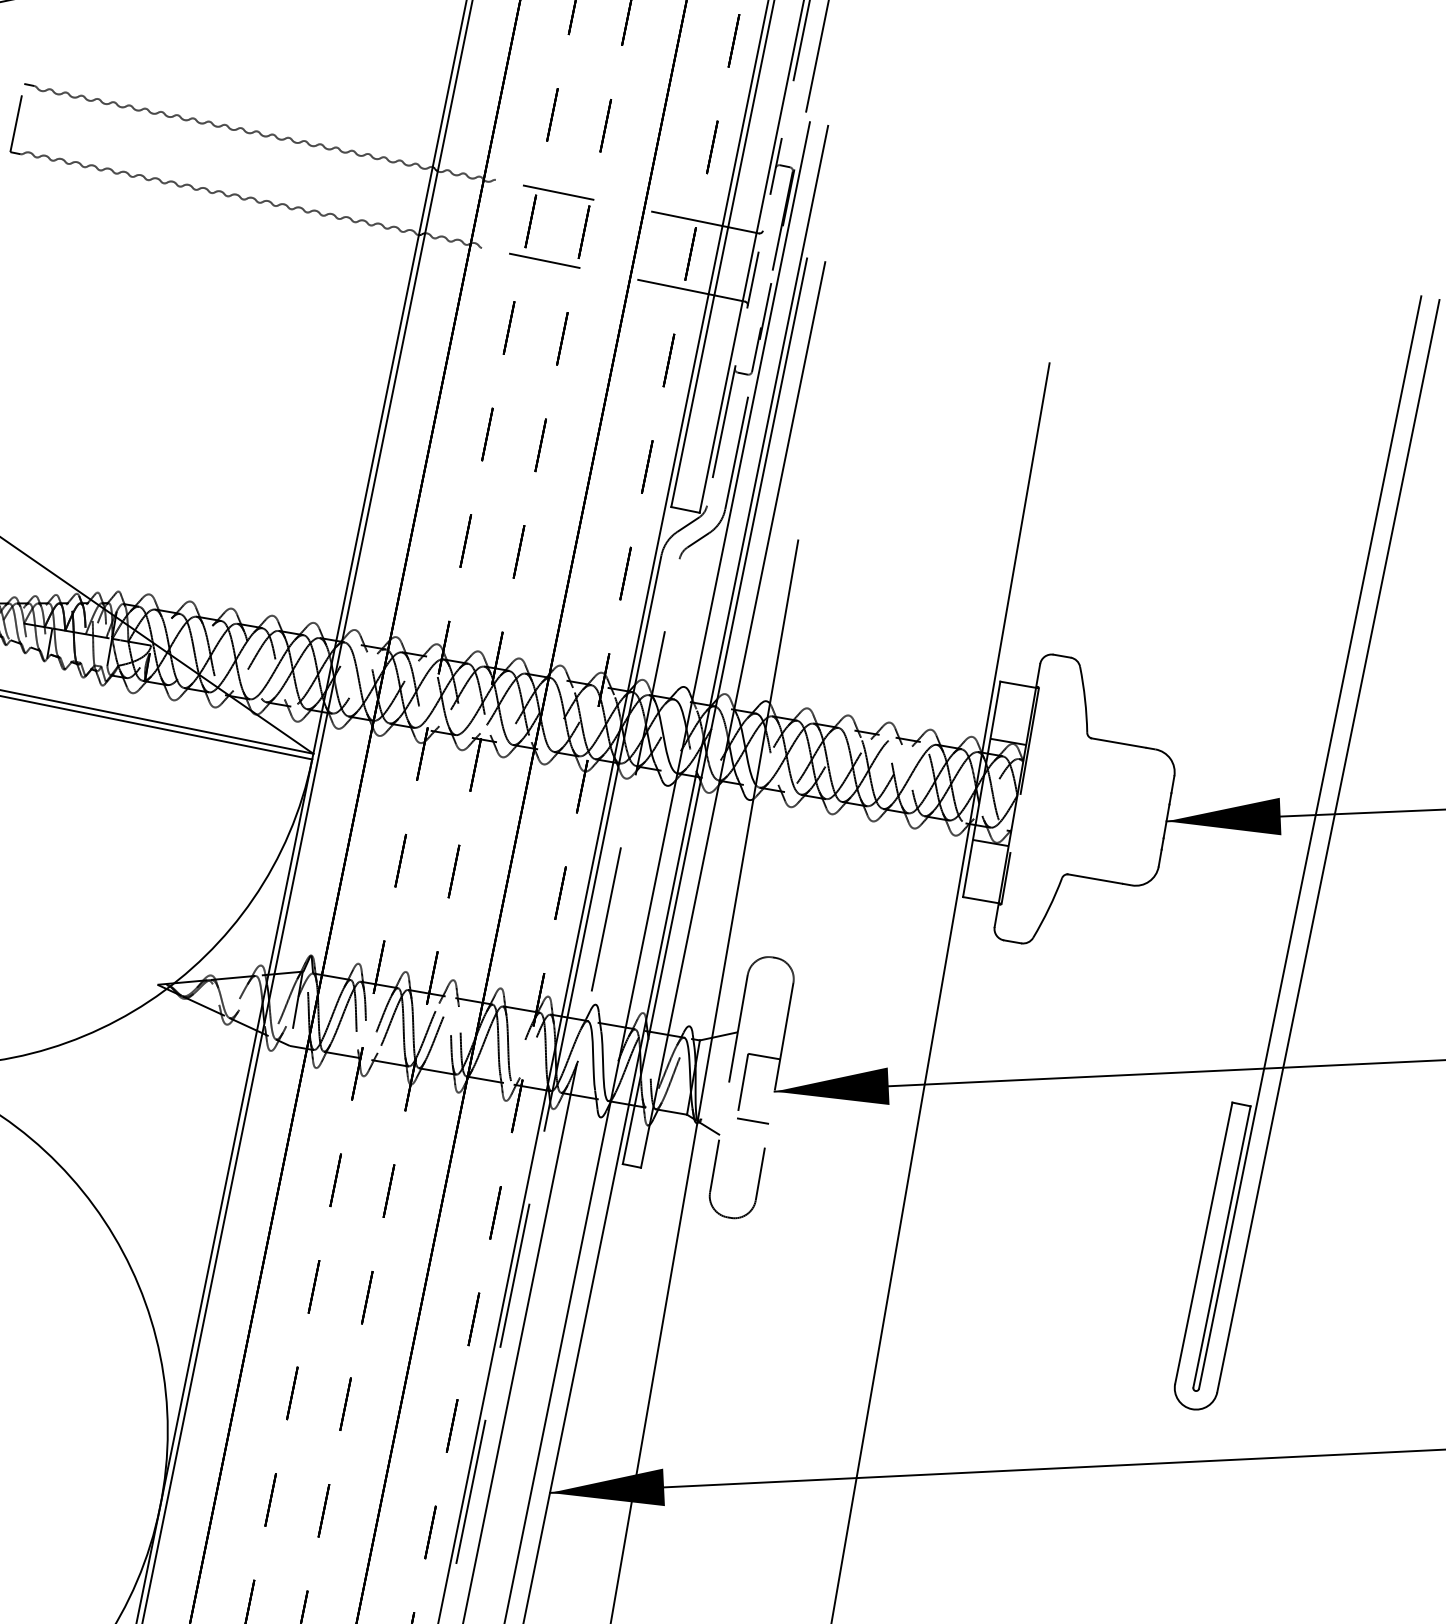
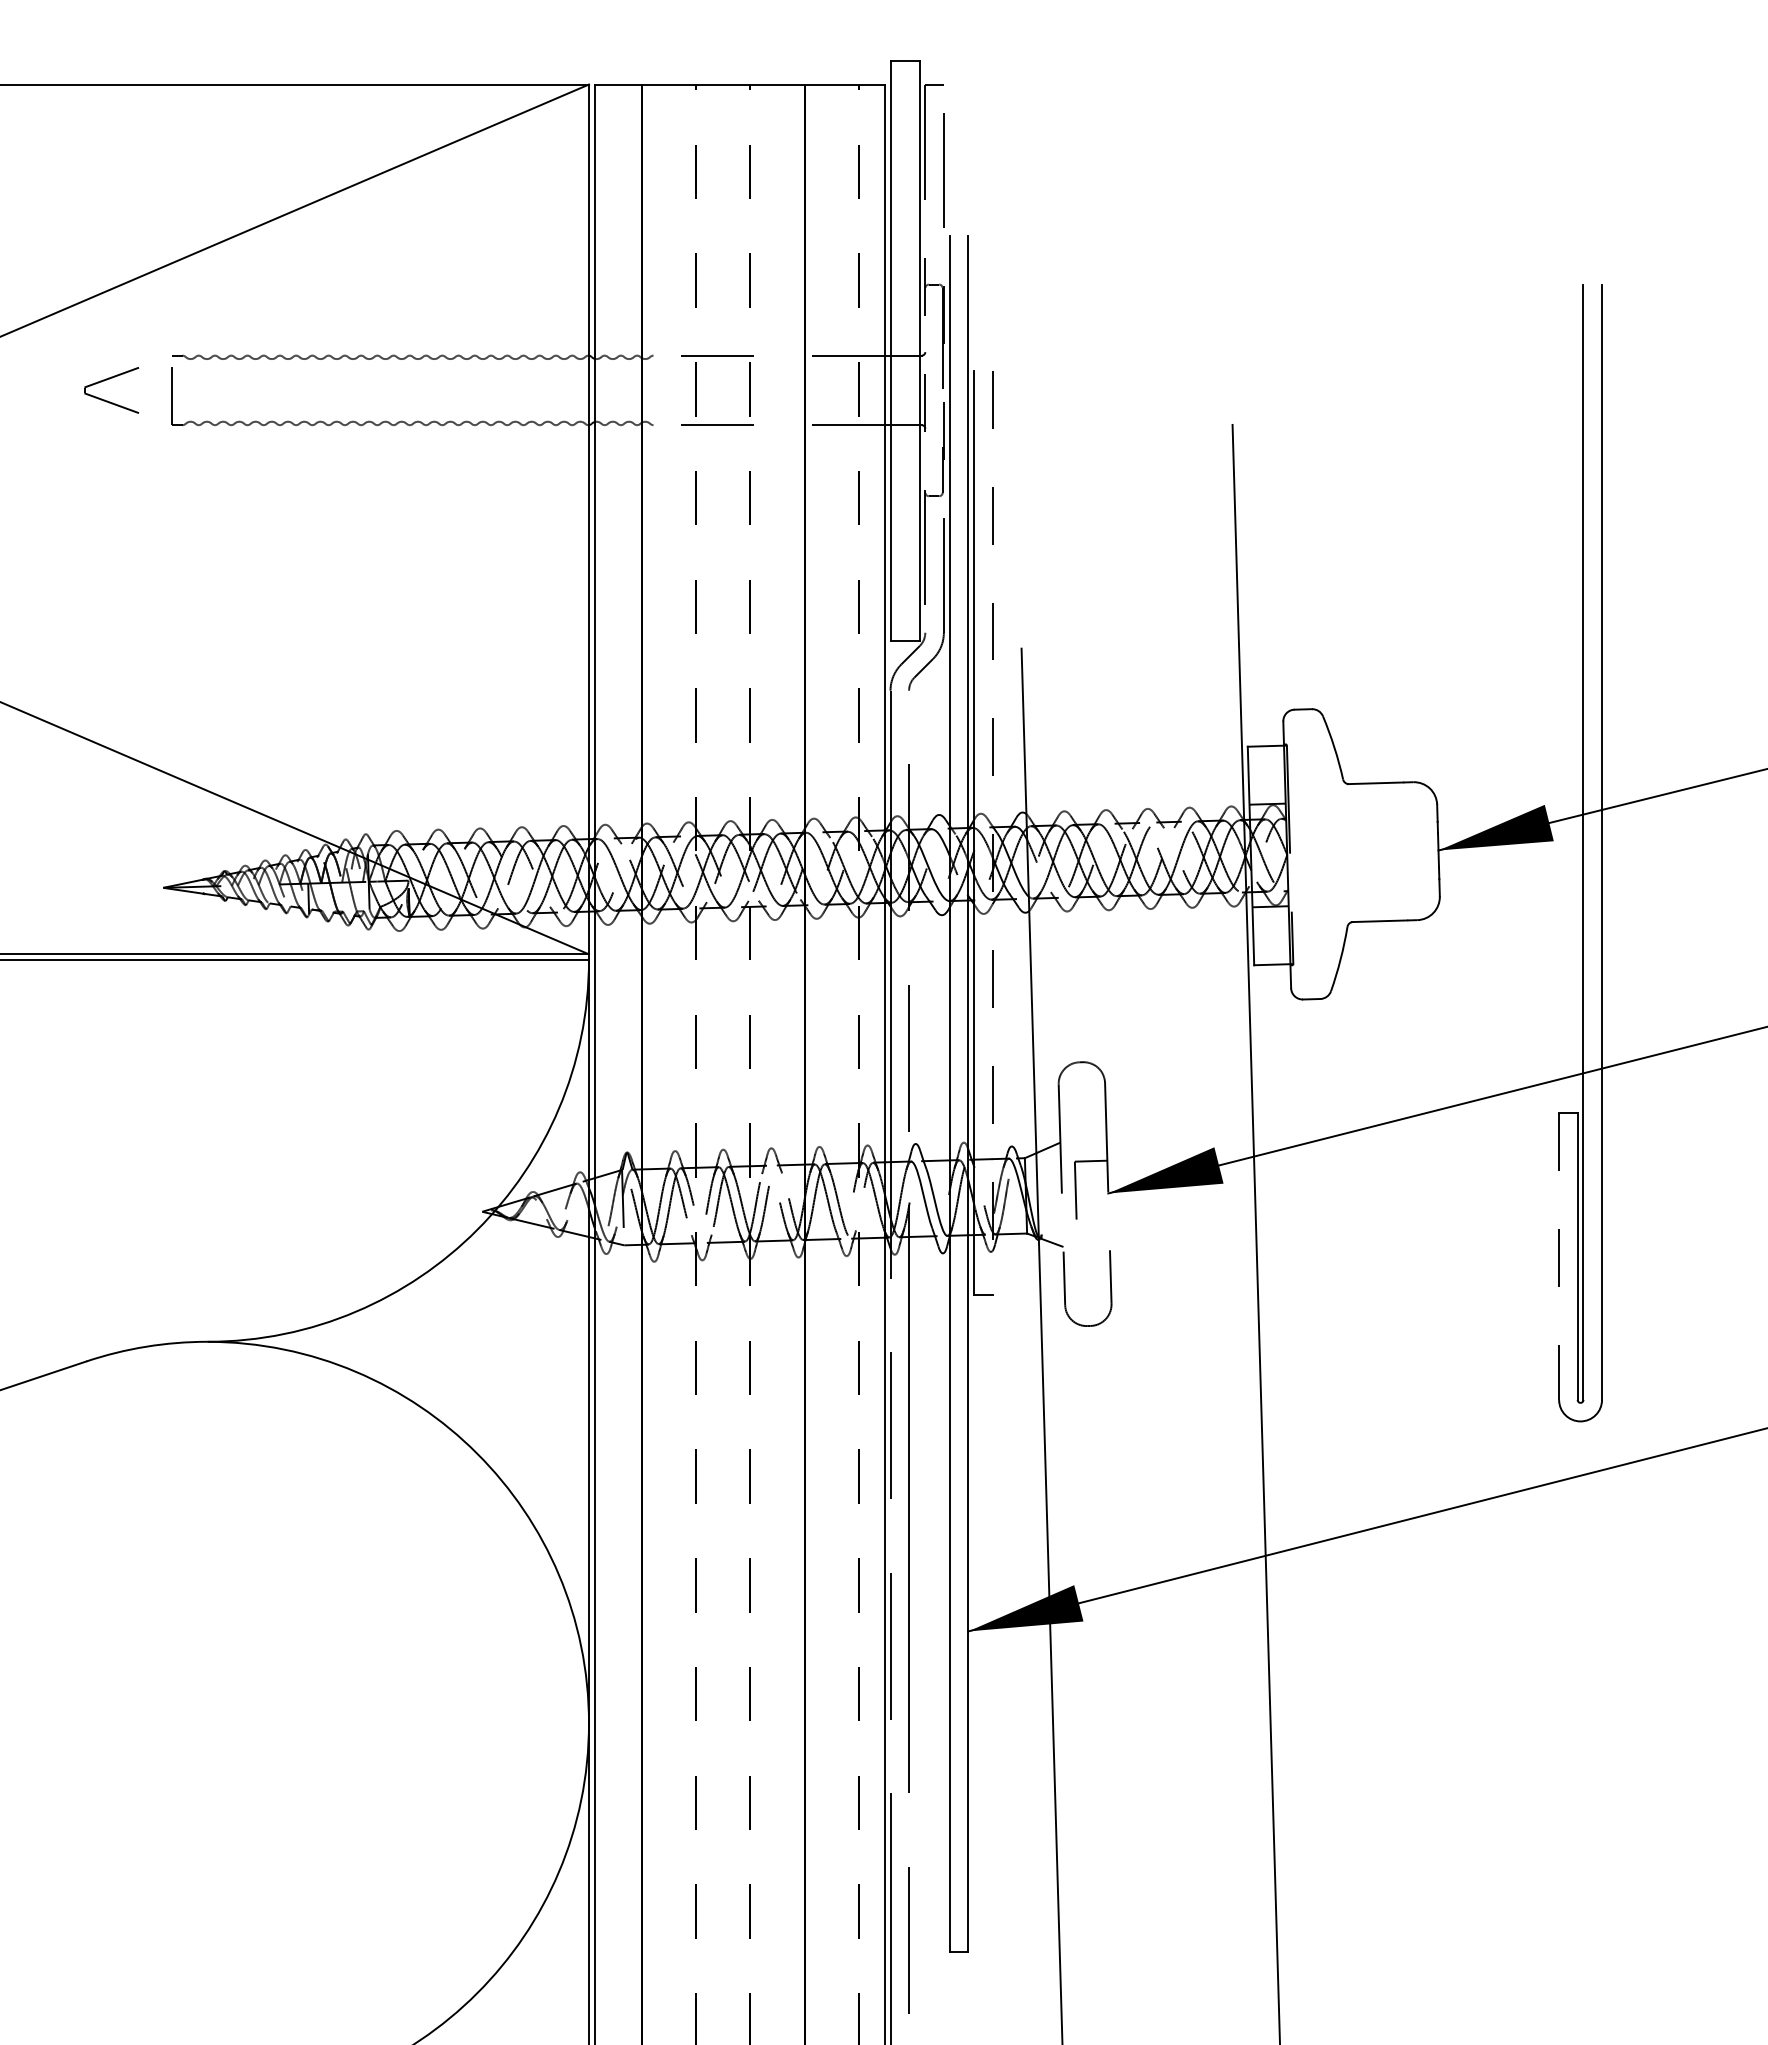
line: (732, 715) -> (992, 833), solid -> dashed
line: (752, 1120) -> (1092, 1226), removed
line: (1204, 1243) -> (1559, 1256), solid -> dashed

